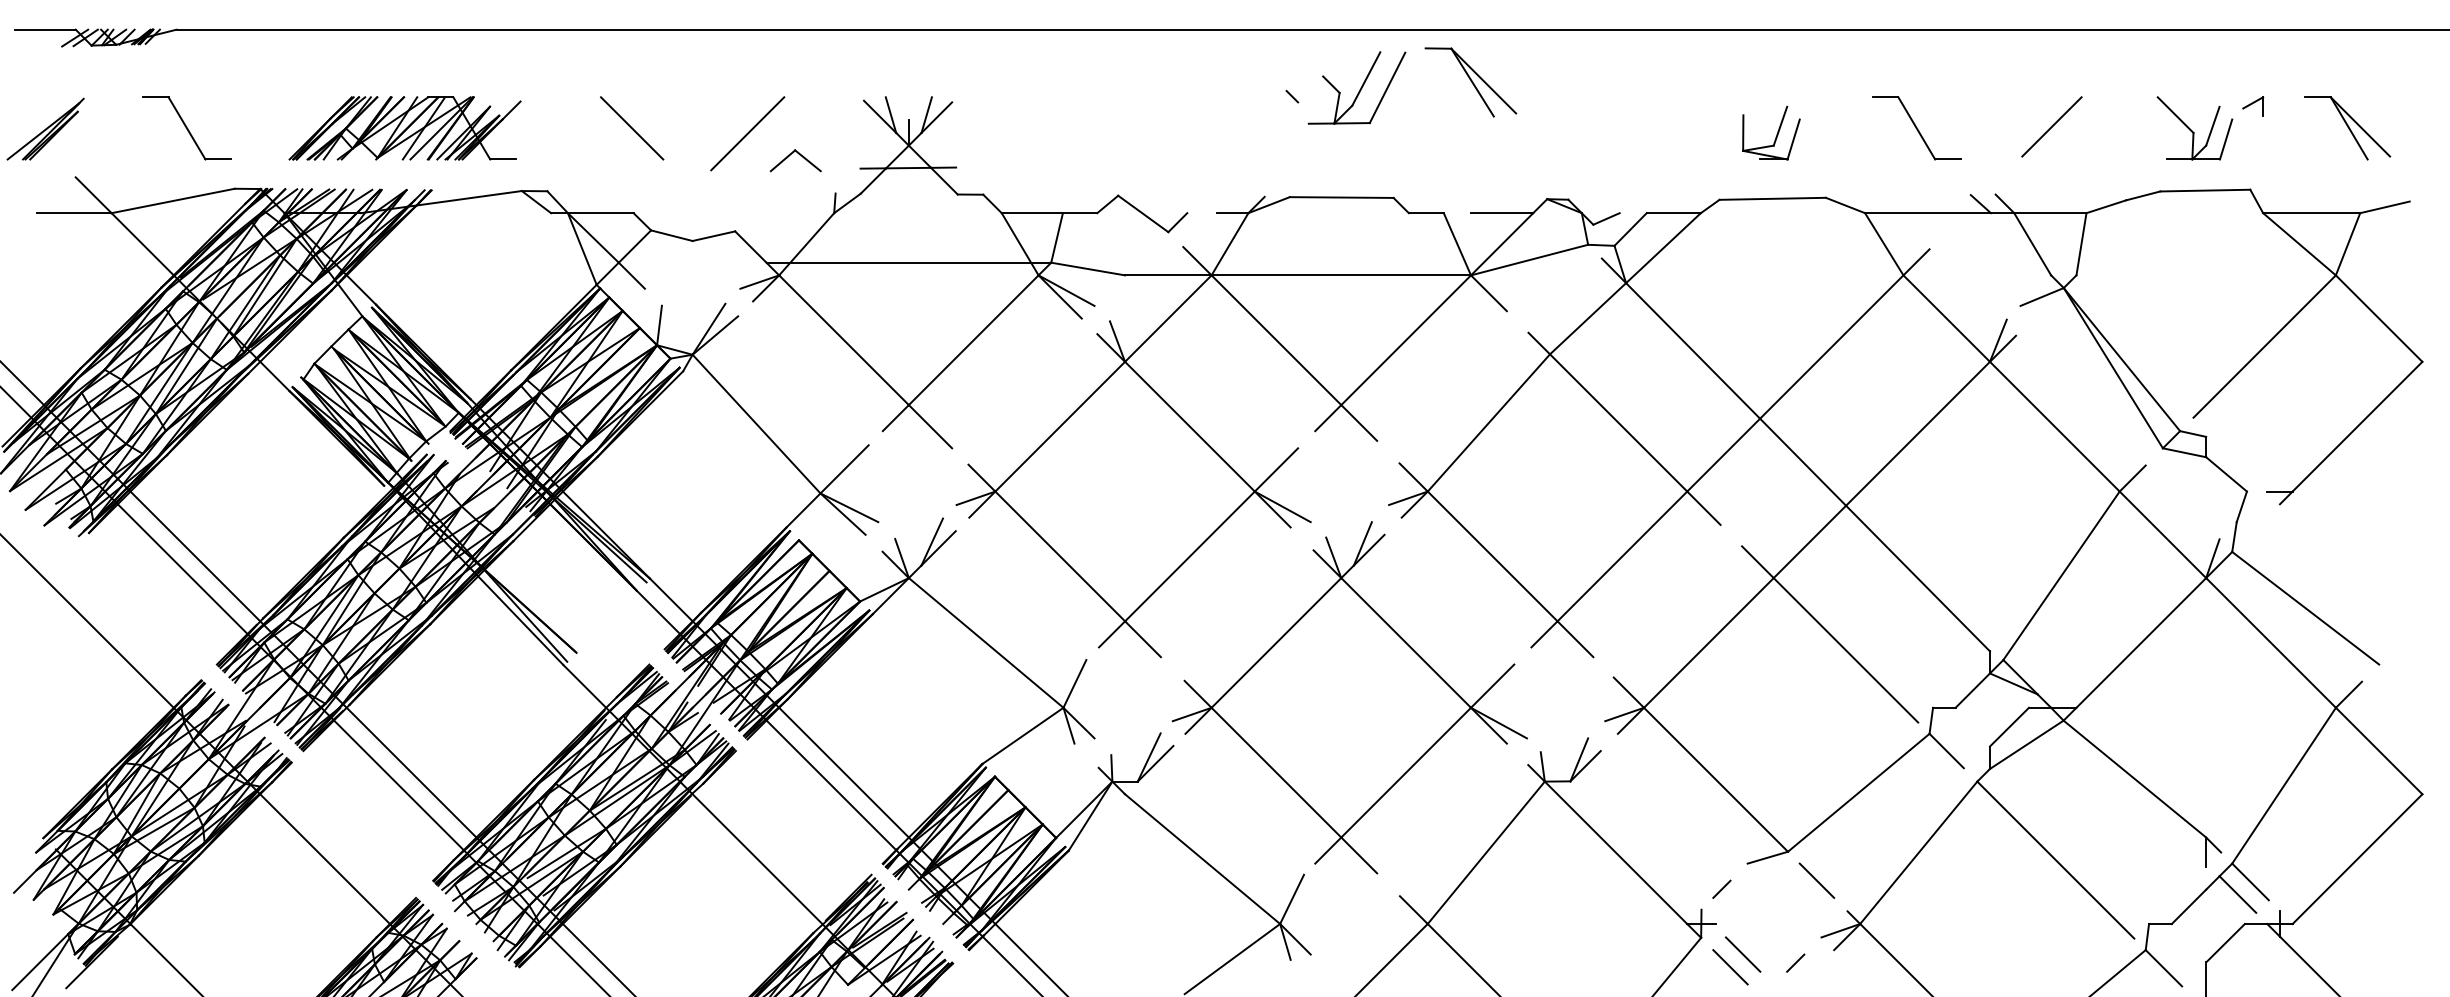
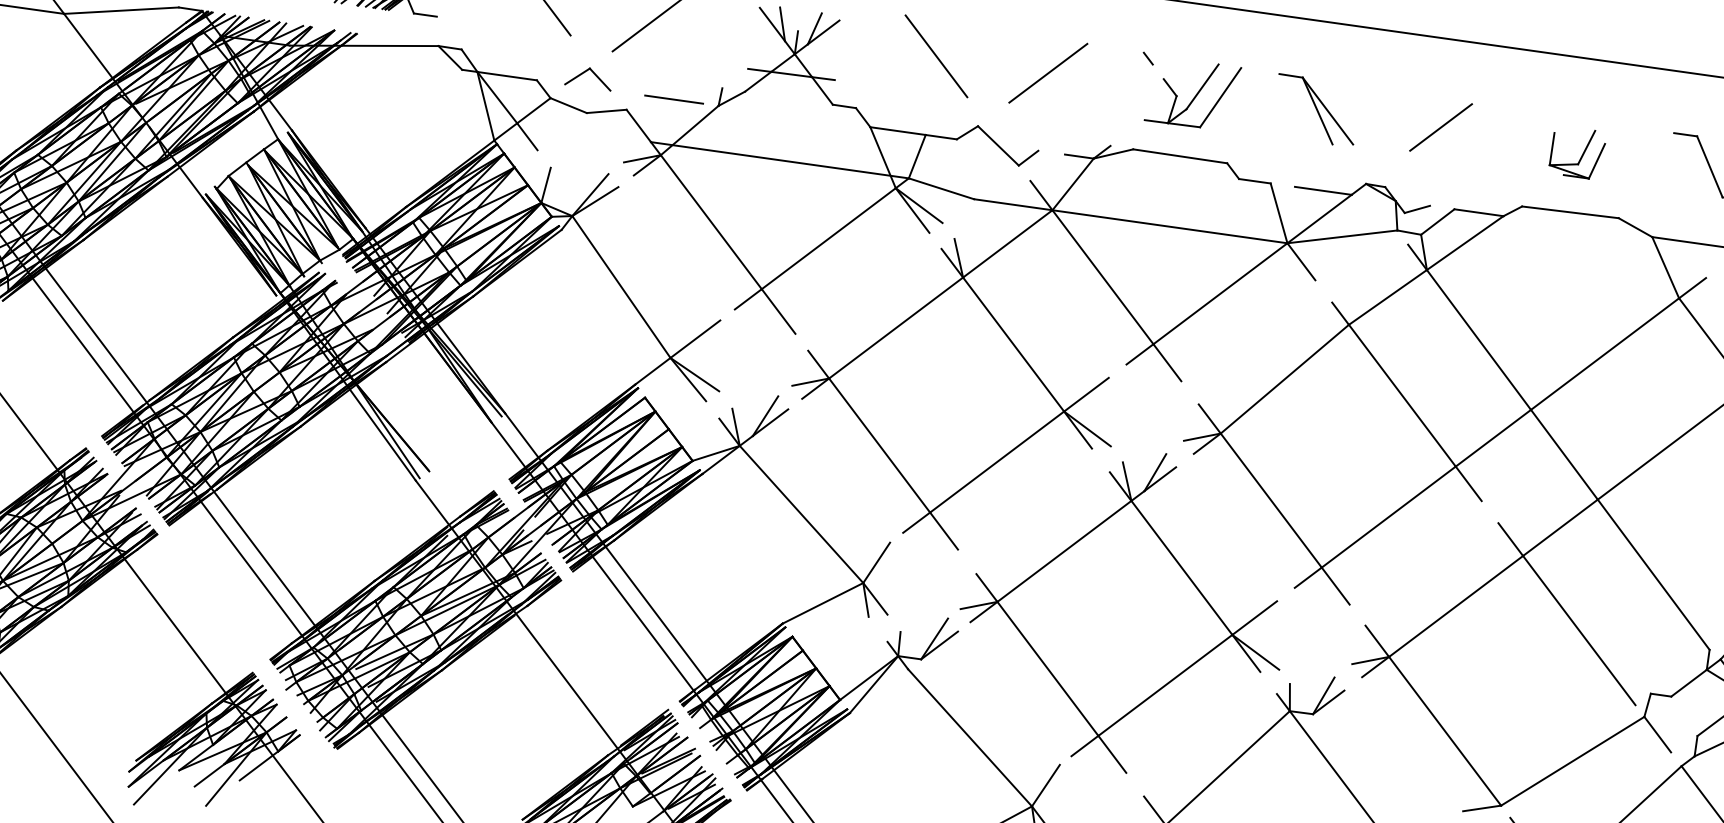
part: (1470, 82) -> (1315, 110), moved
part: (1356, 87) -> (1192, 93), moved
line: (1062, 125) -> (936, 55), added
line: (1619, 126) -> (1440, 127), added
line: (1185, 127) -> (1047, 72), added
part: (799, 155) -> (593, 73), moved
line: (785, 213) -> (674, 99), added

